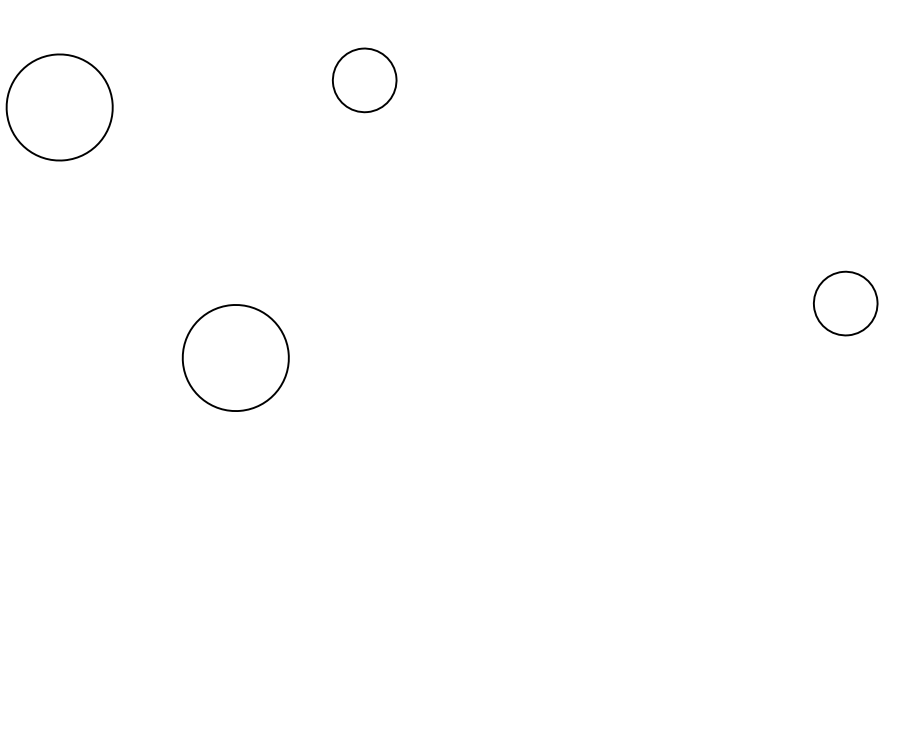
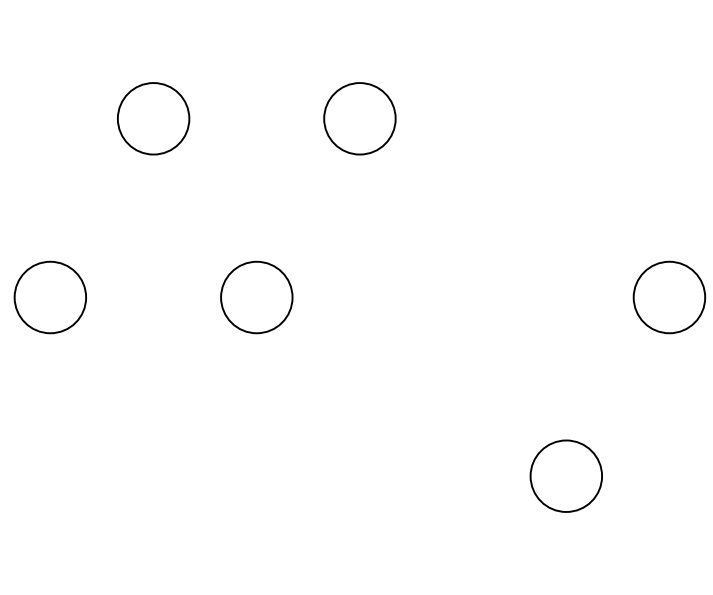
circle: (363, 79) -> (359, 118), size x1.67
circle: (845, 303) -> (669, 297), size x1.67
circle: (715, 580) -> (565, 475), added

